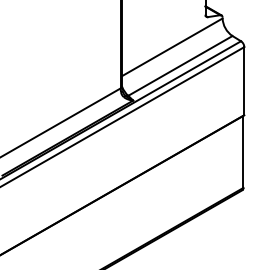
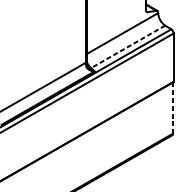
line: (179, 66) -> (127, 47), solid -> dashed
line: (243, 152) -> (173, 108), solid -> dashed

